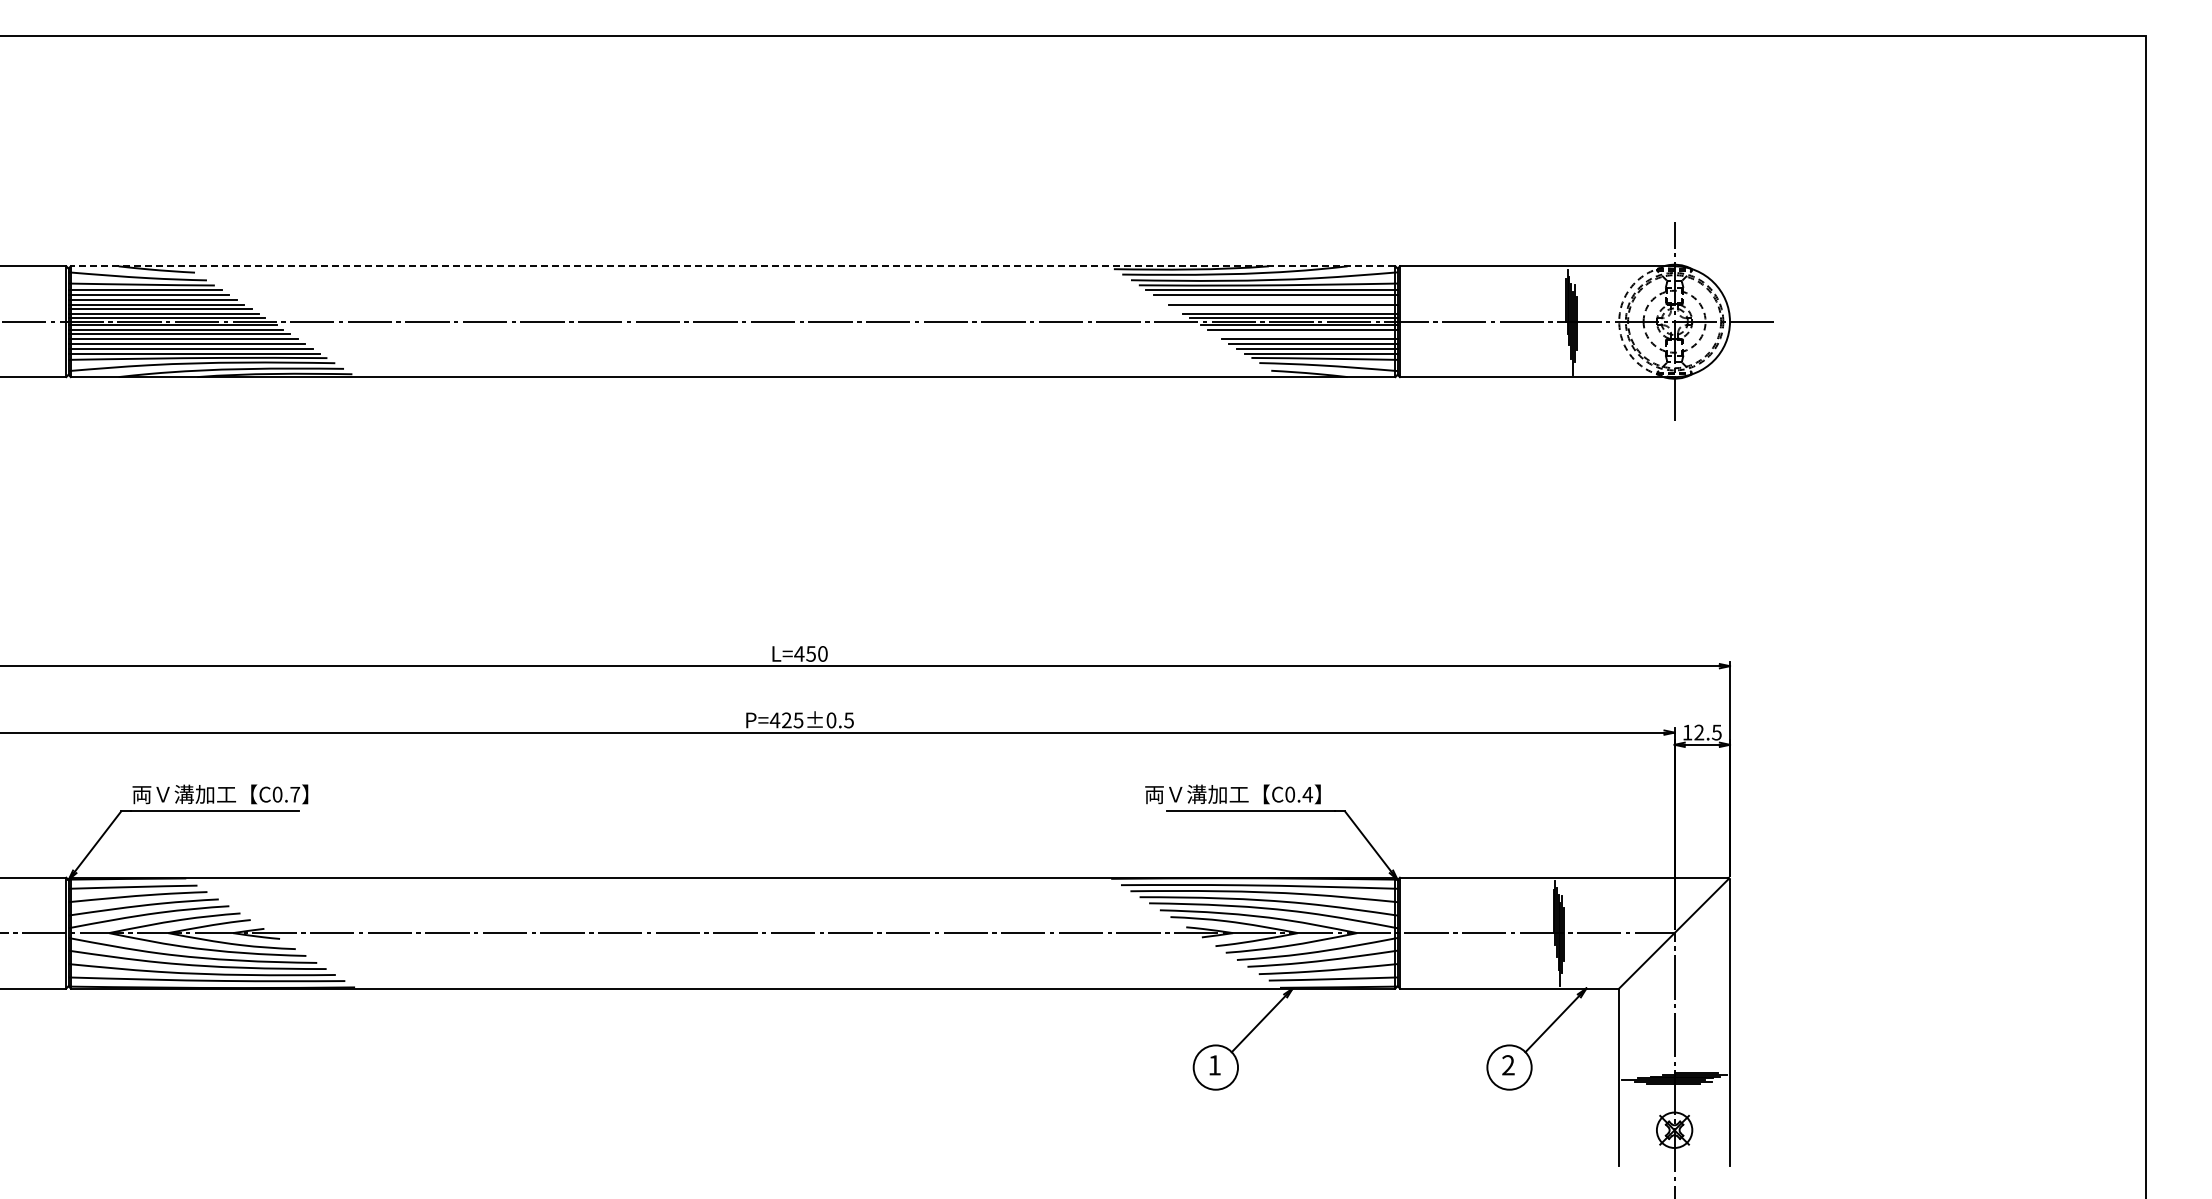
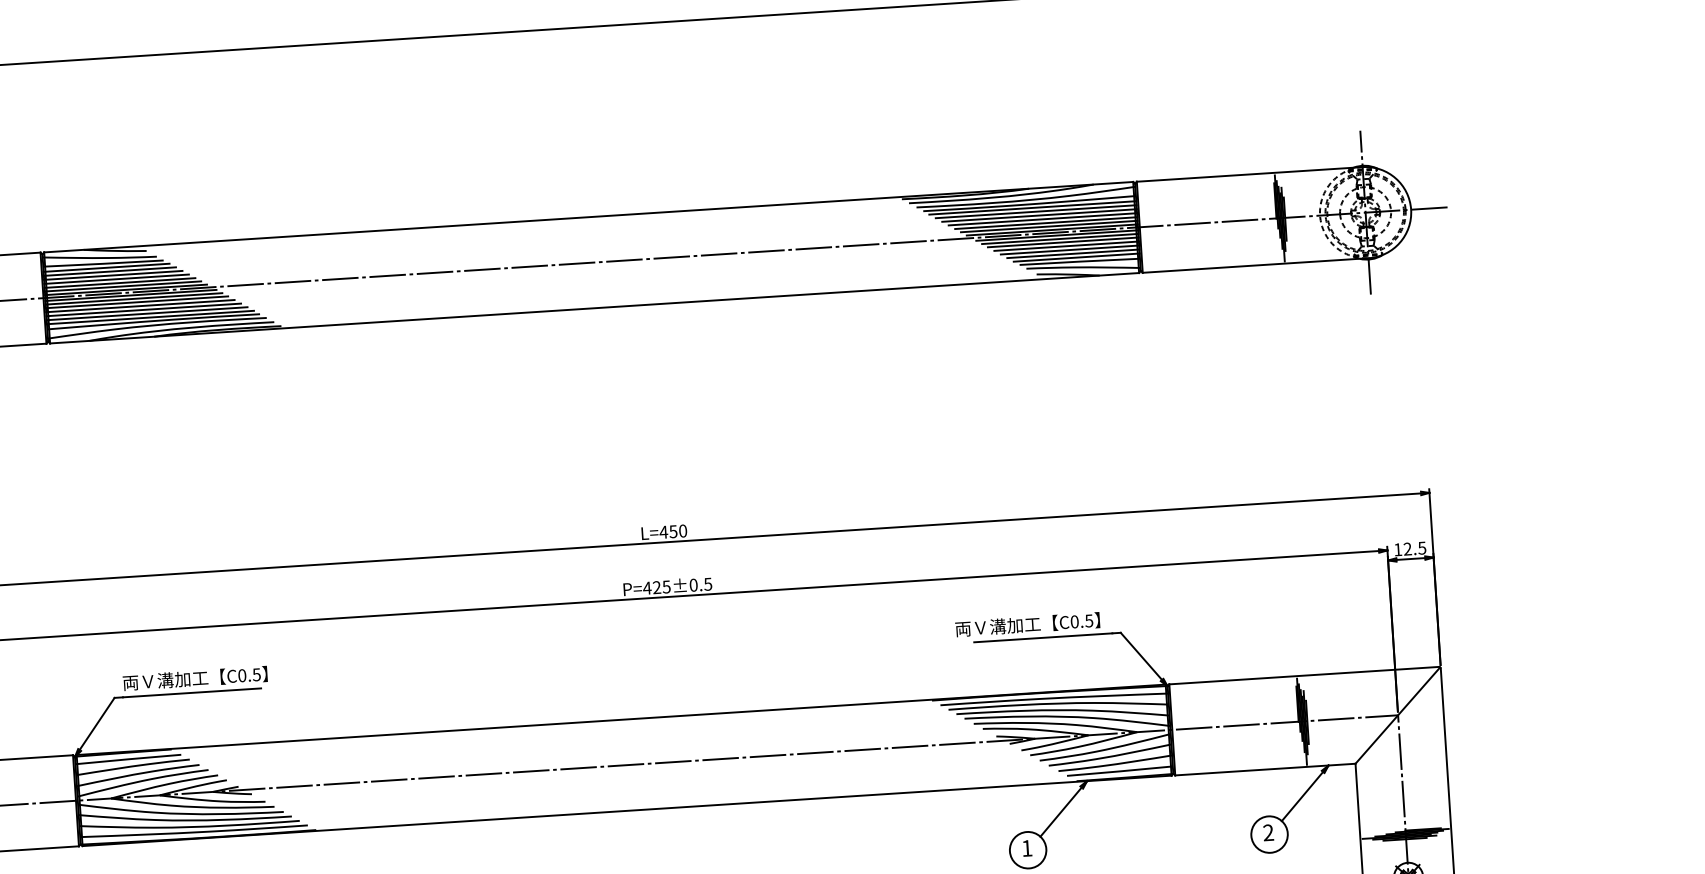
line: (732, 266) -> (588, 217), dashed -> solid
line: (1279, 299) -> (1039, 215), added
line: (1286, 309) -> (1045, 223), added
line: (1305, 334) -> (1062, 242), added
text: (295, 794) -> (257, 674), C0.7 -> C0.5
text: (1307, 794) -> (1088, 620), C0.4 -> C0.5

